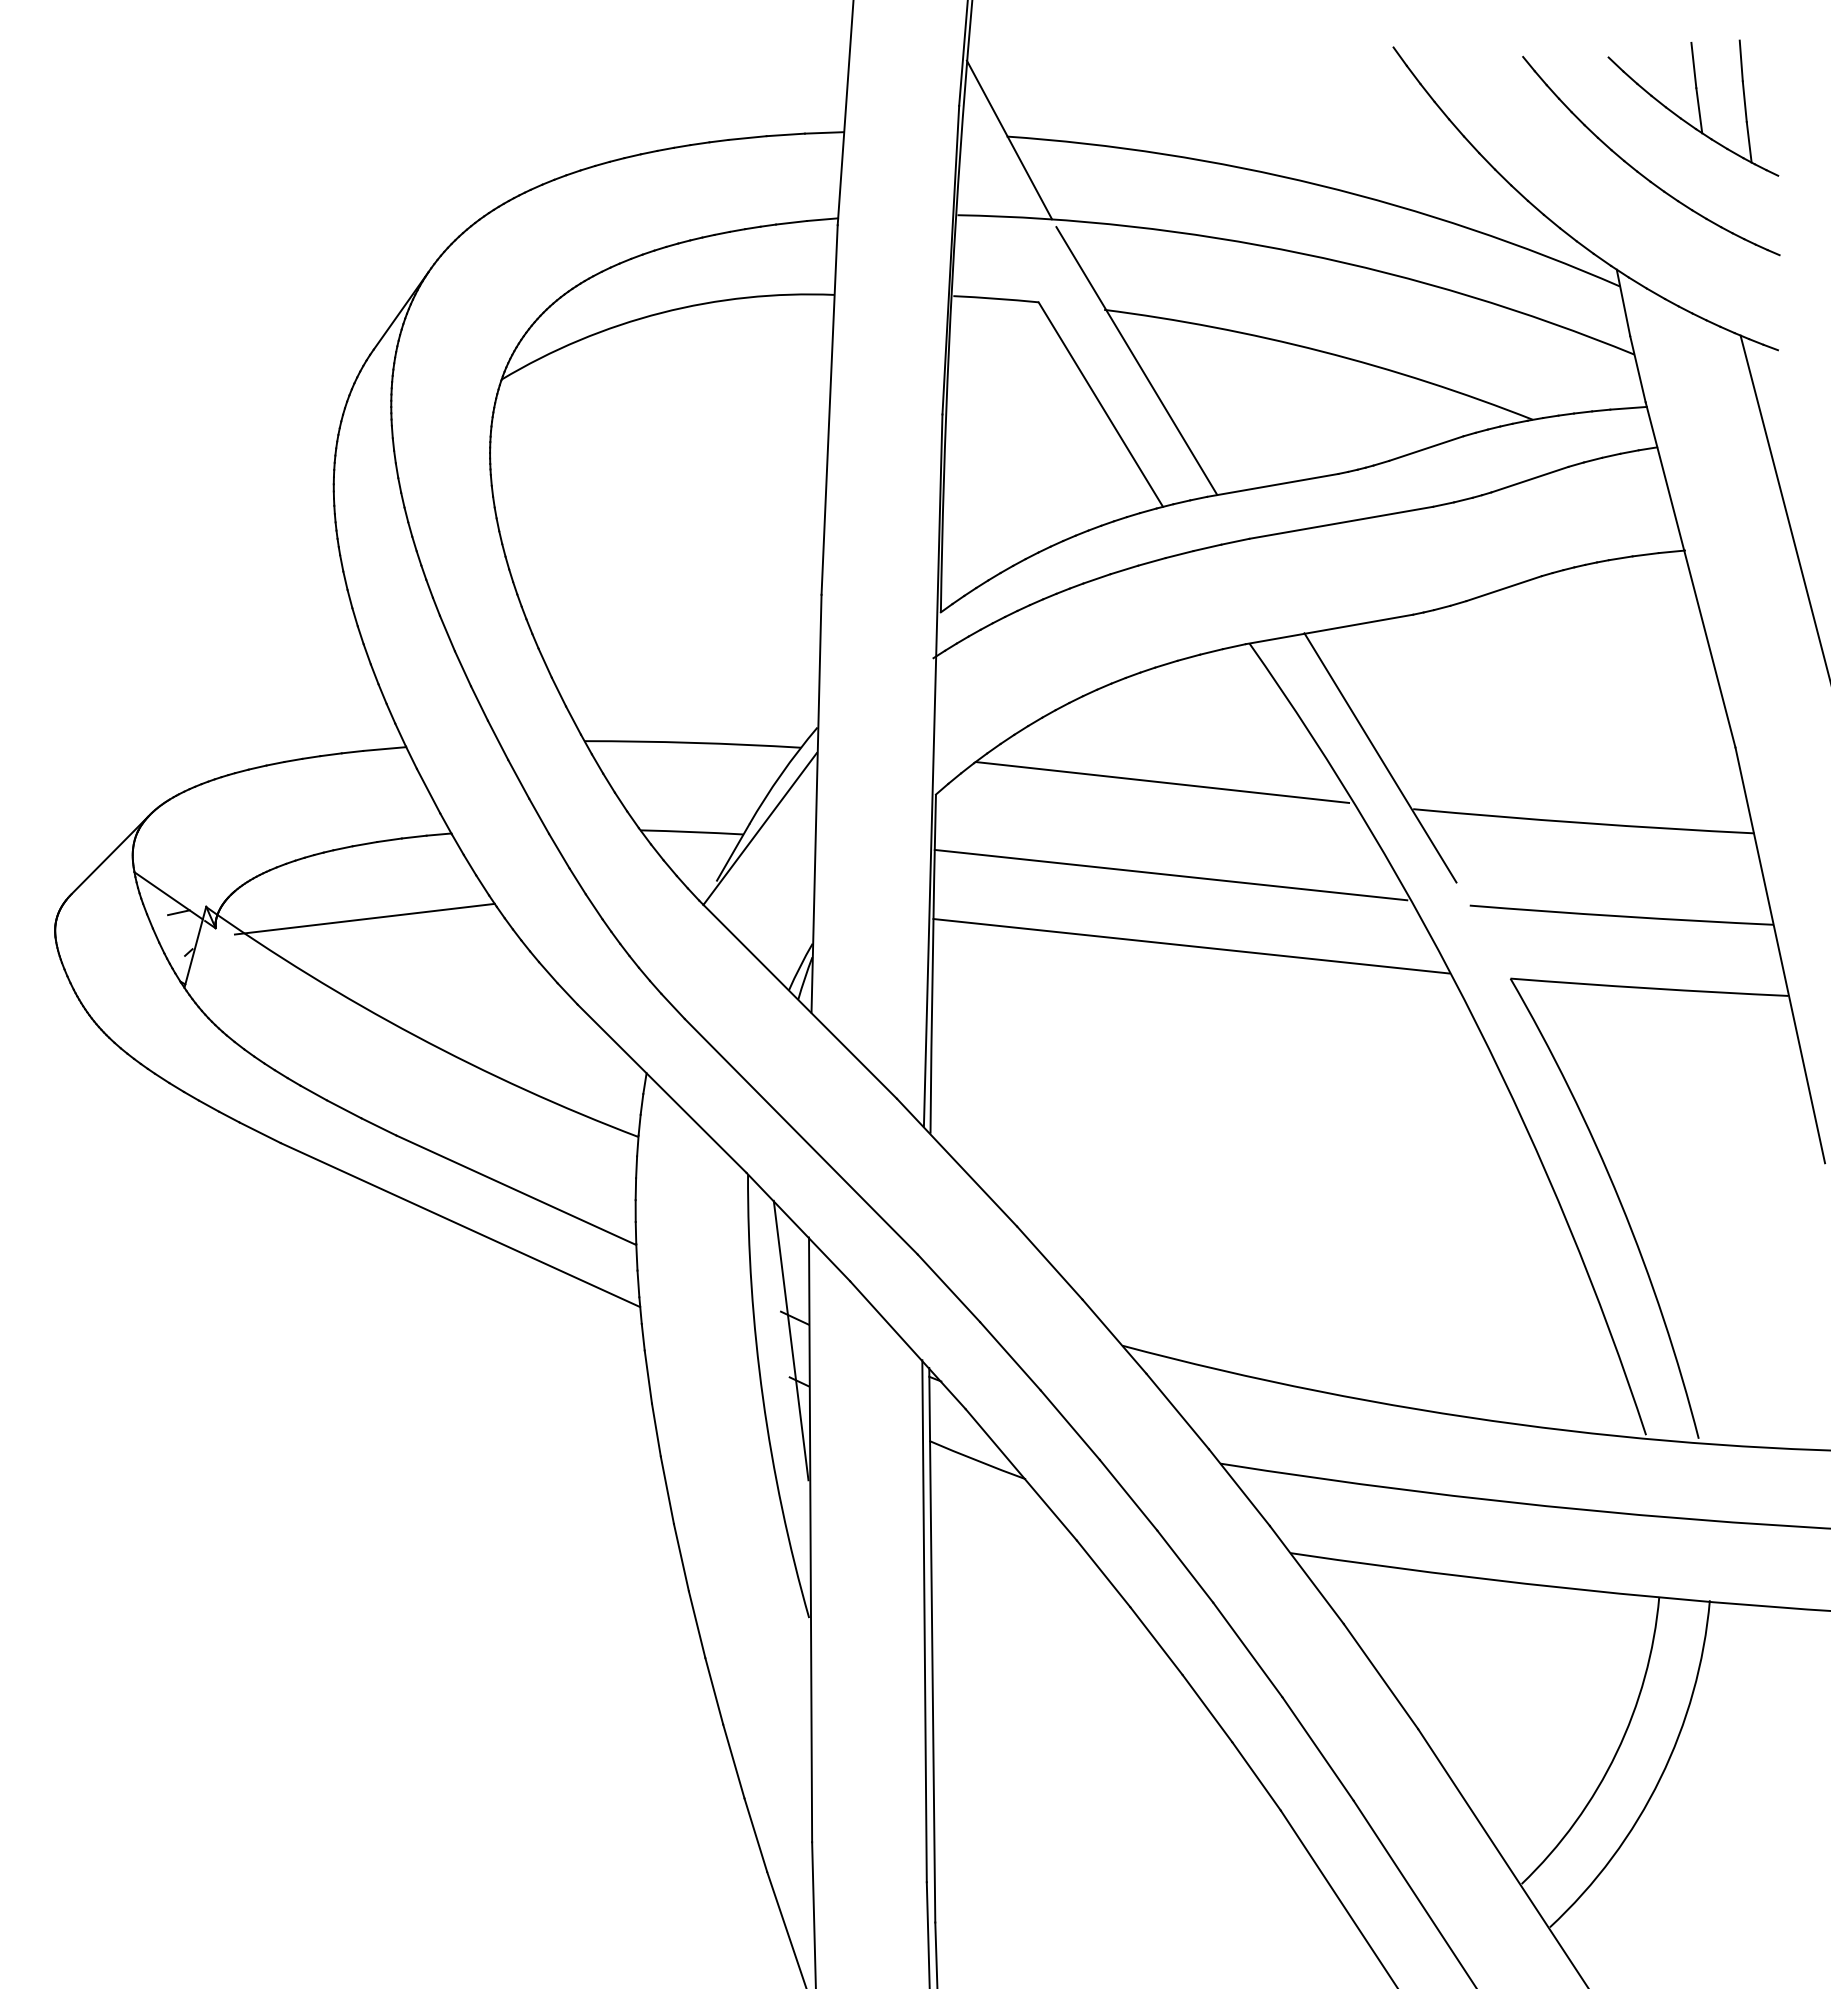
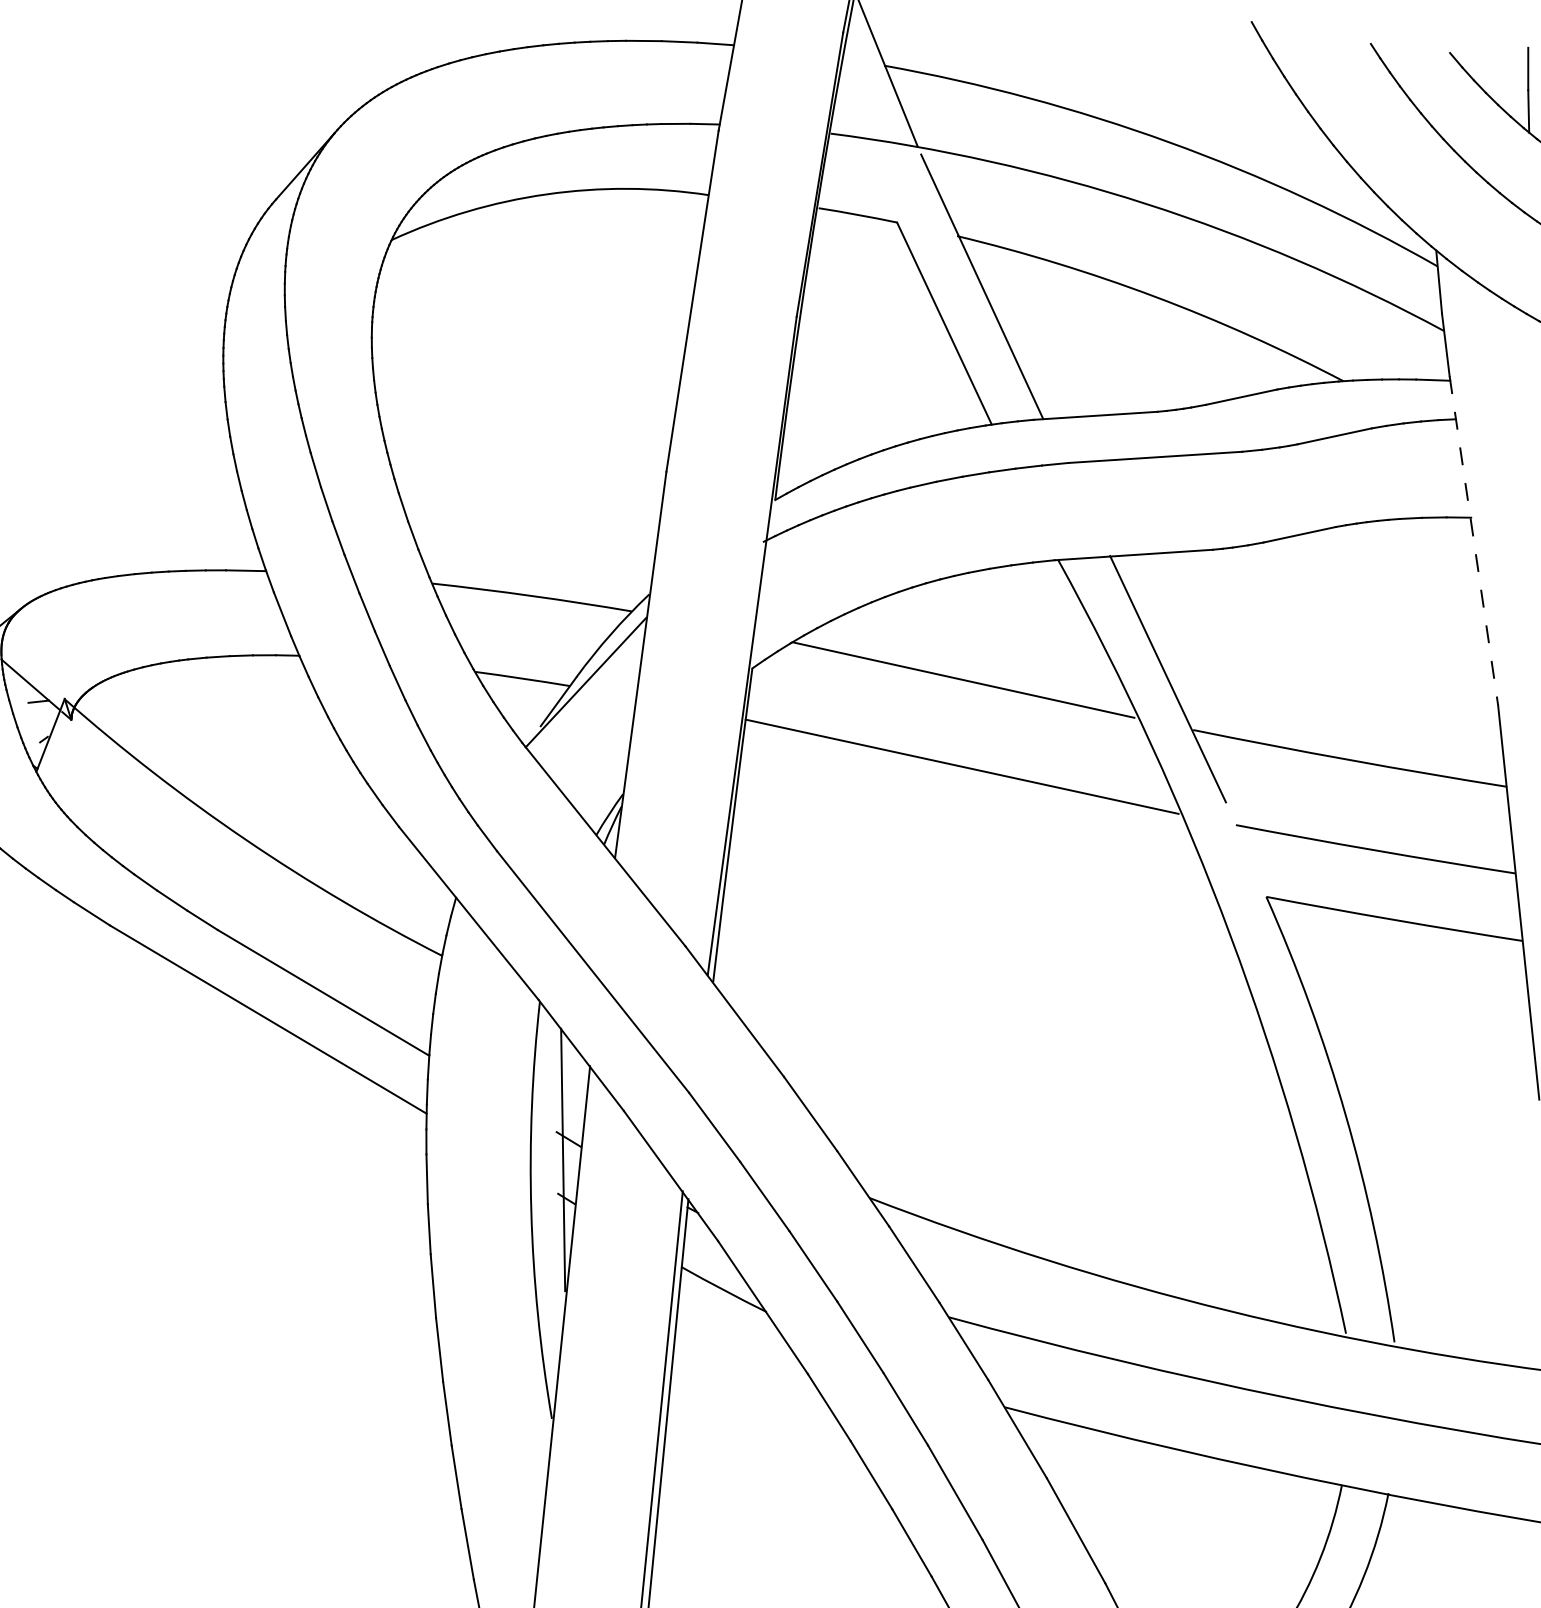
line: (1690, 575) -> (1473, 541), solid -> dashed
line: (364, 918) -> (210, 725), removed
line: (1191, 946) -> (973, 834), removed

